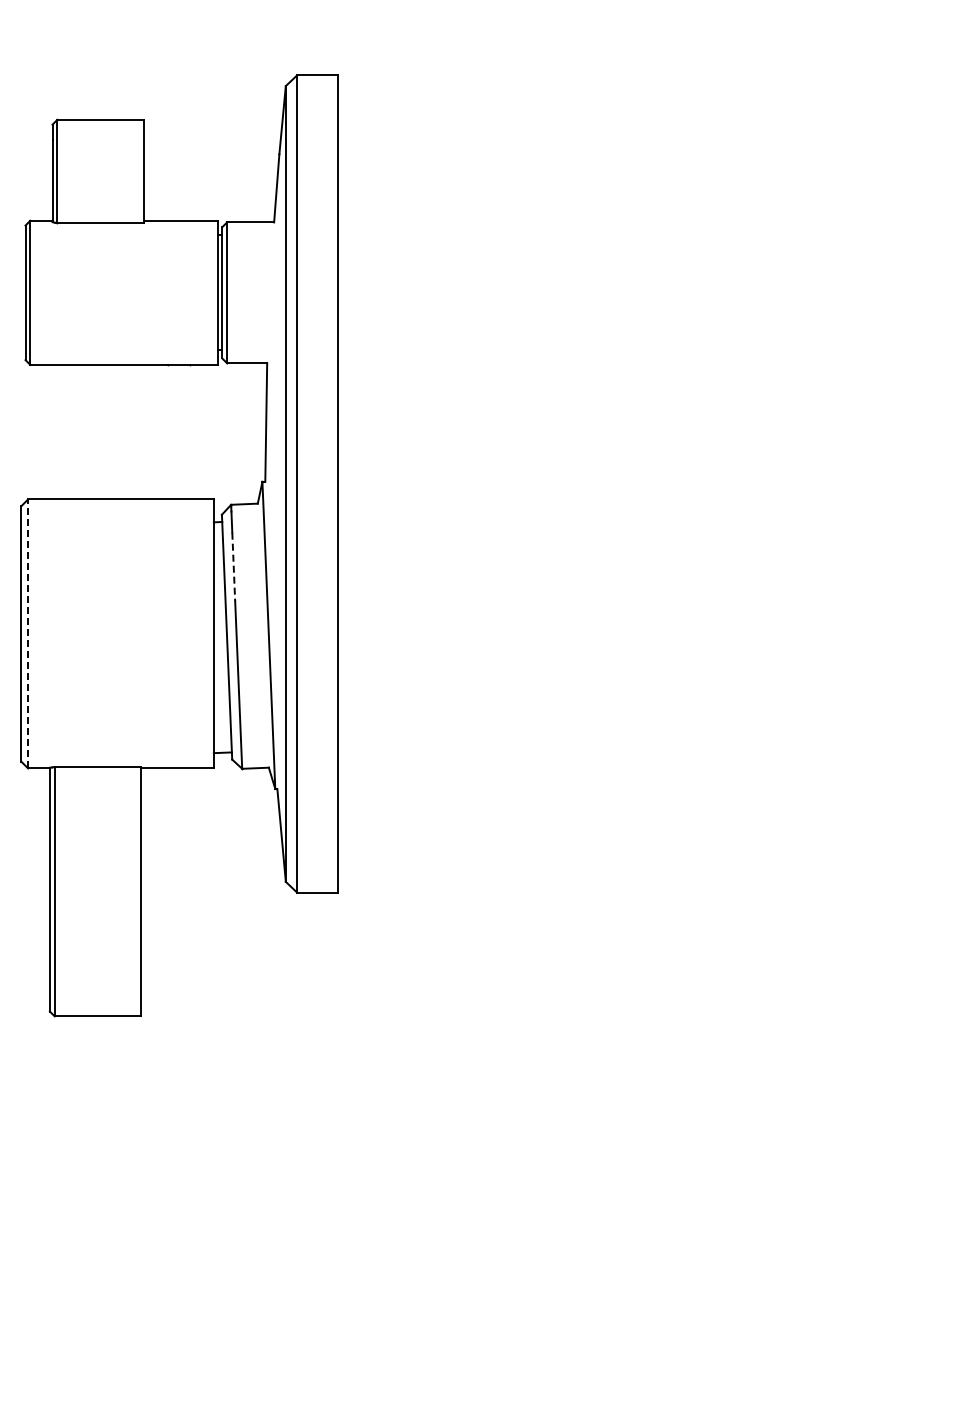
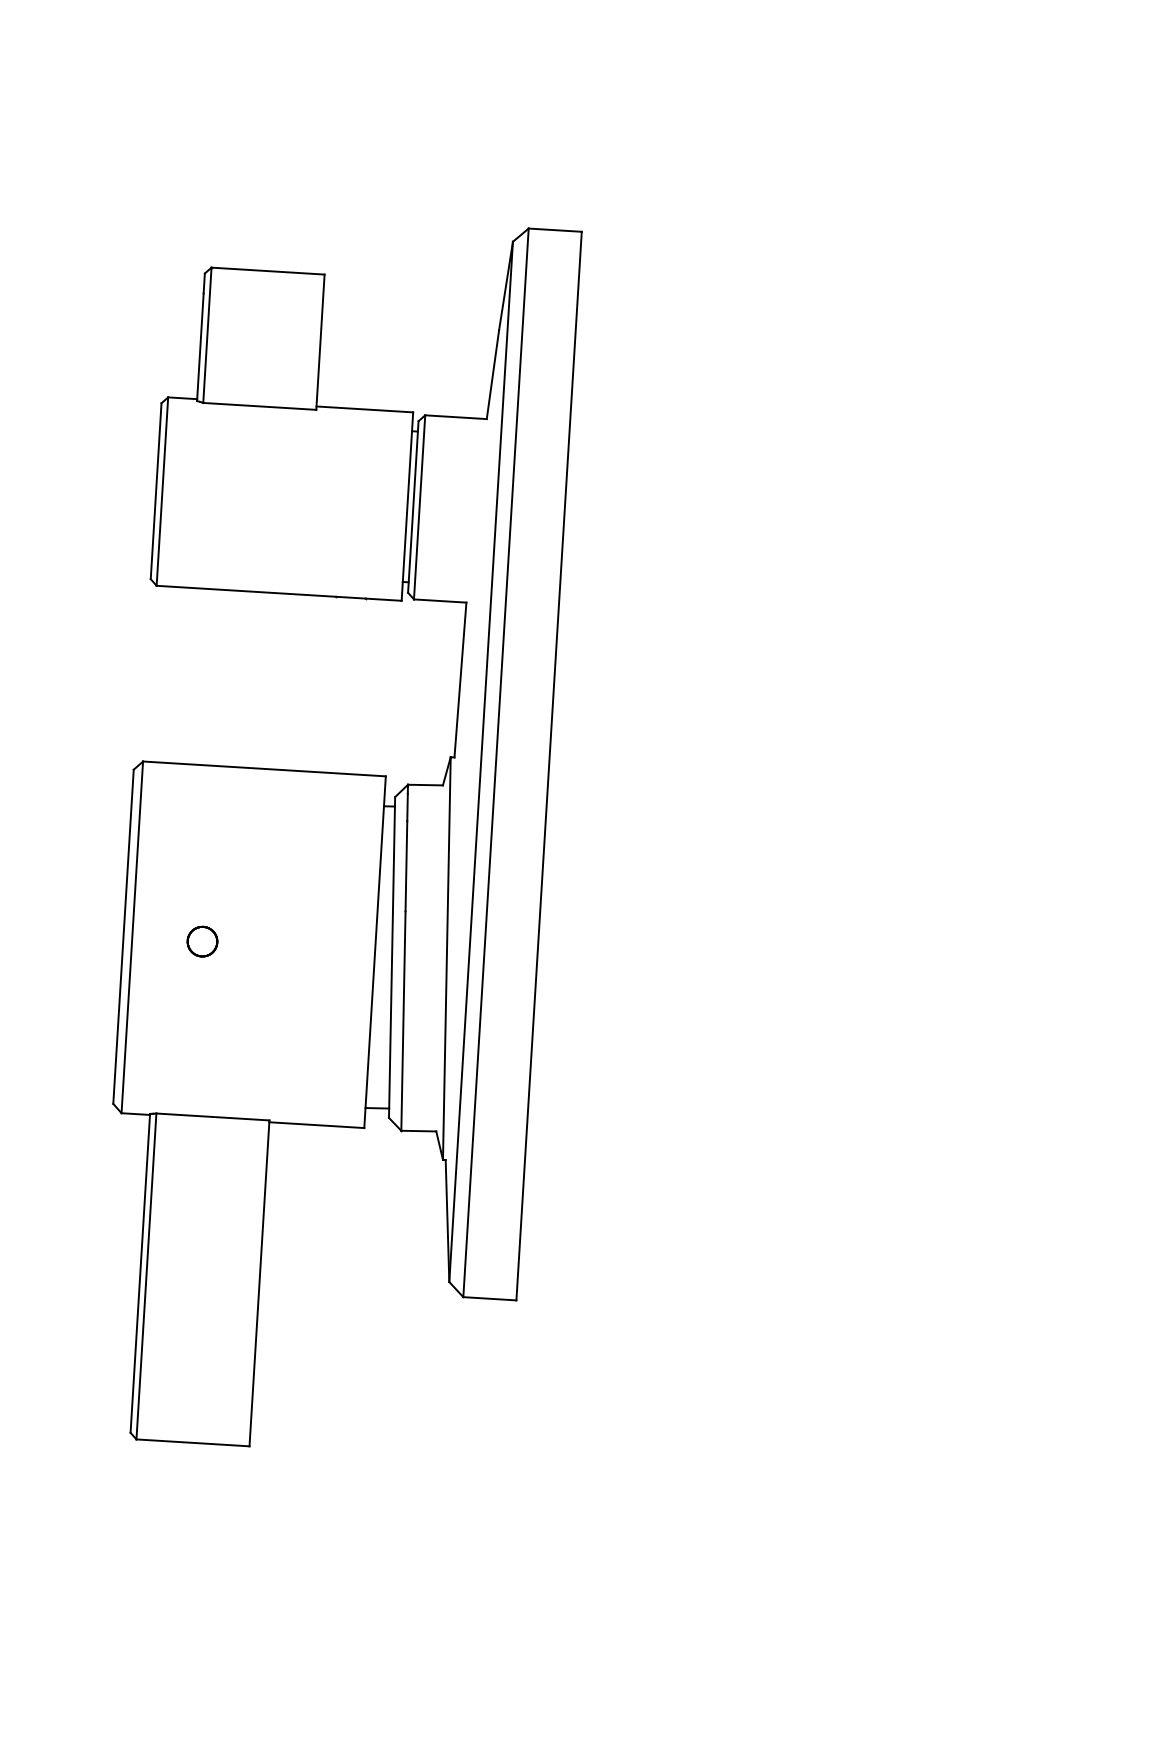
line: (233, 567) -> (406, 866), dashed -> solid
line: (28, 633) -> (132, 936), dashed -> solid
part: (81, 633) -> (202, 941), added

